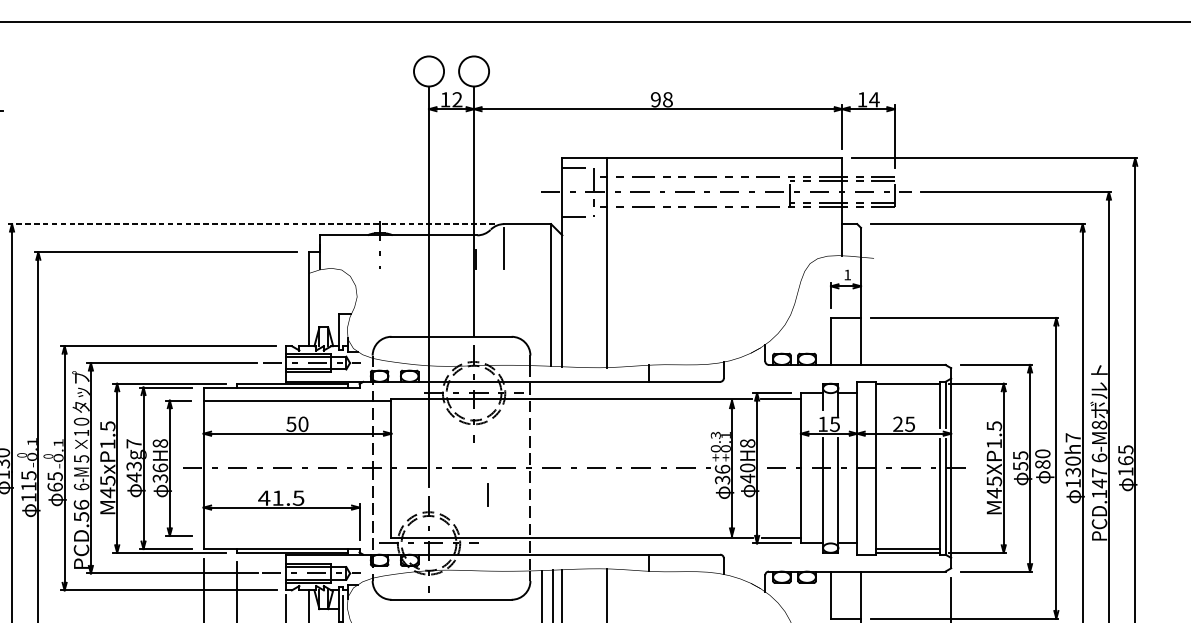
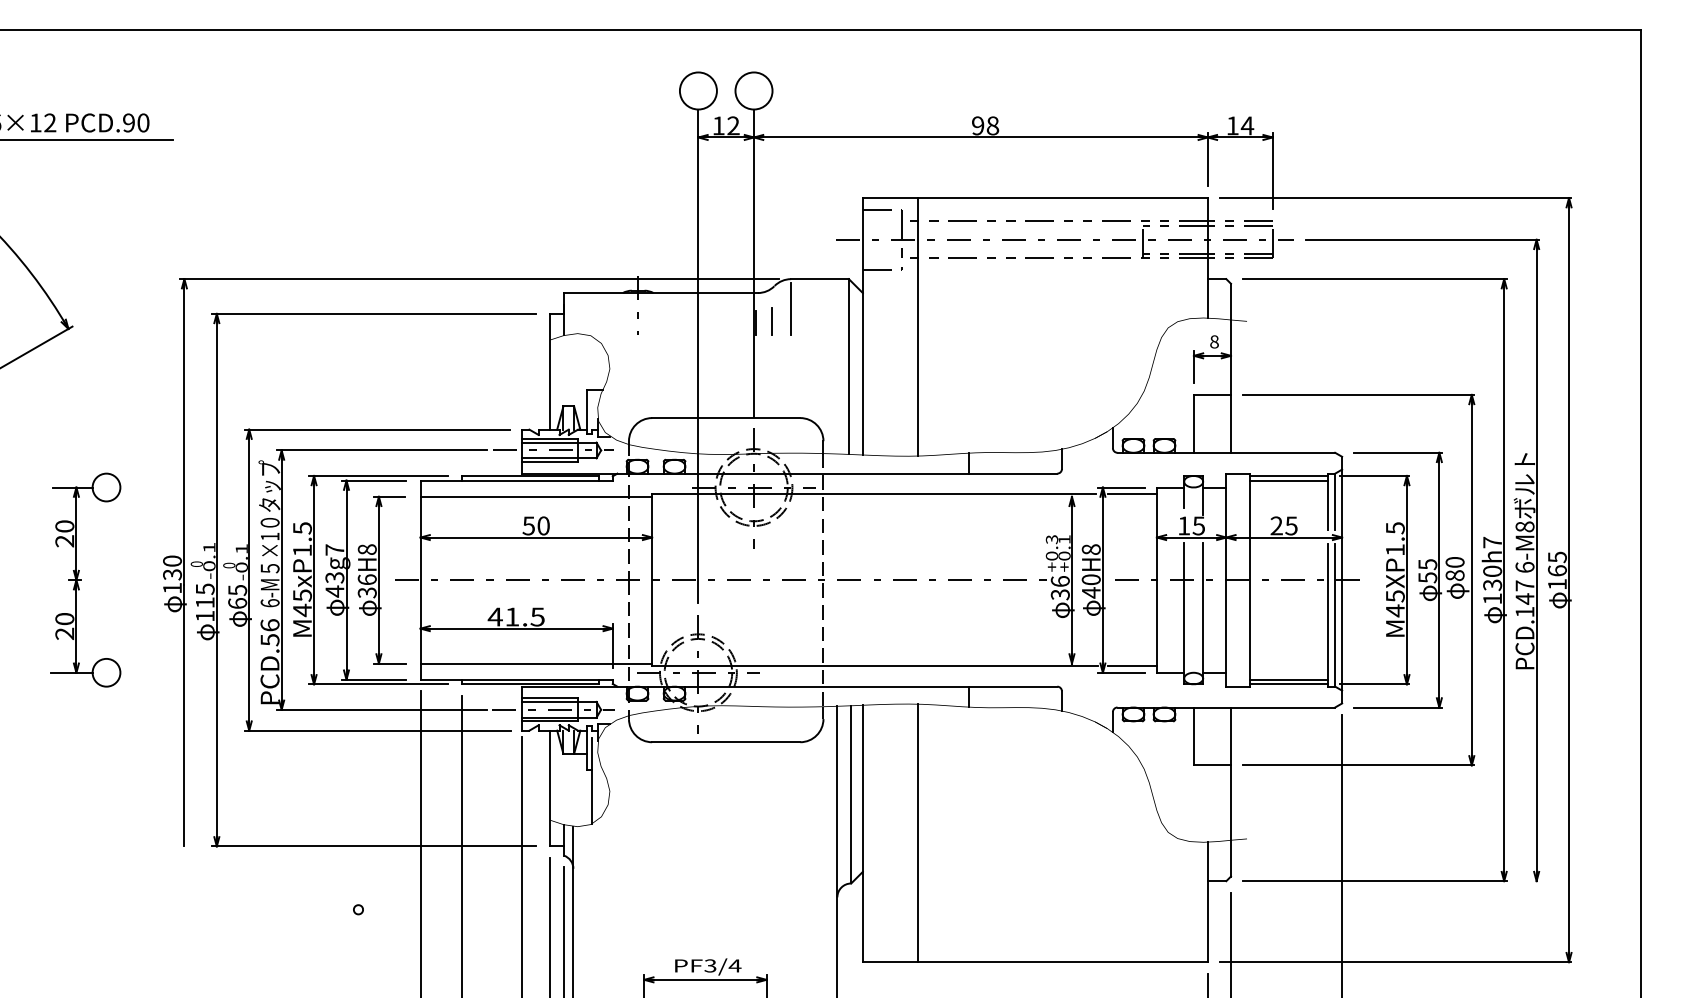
line: (251, 224) -> (479, 279), dashed -> solid
text: (847, 274) -> (1214, 341), 1 -> 8
line: (907, 387) -> (1288, 480), added
line: (488, 495) -> (771, 321), moved
line: (297, 535) -> (536, 663), added

